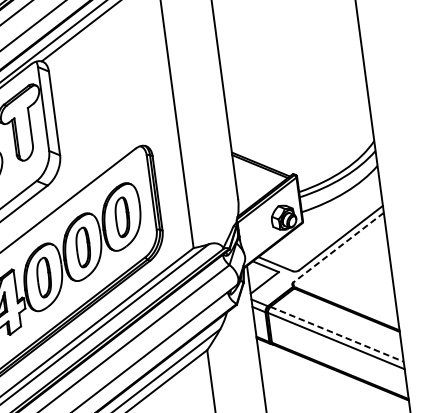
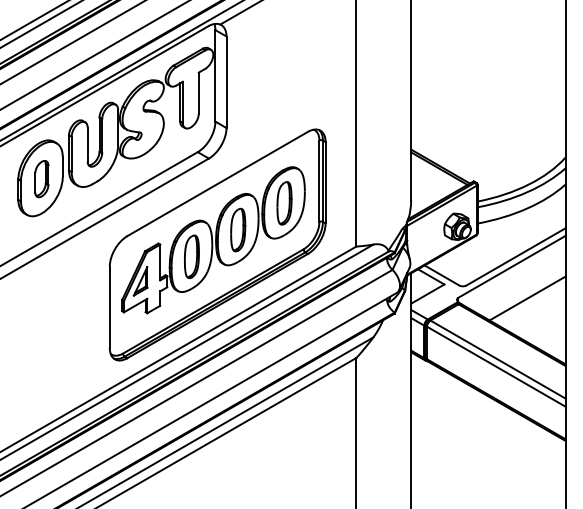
line: (338, 247) -> (511, 266), dashed -> solid
line: (356, 274) -> (527, 298), added
line: (336, 334) -> (497, 359), dashed -> solid

